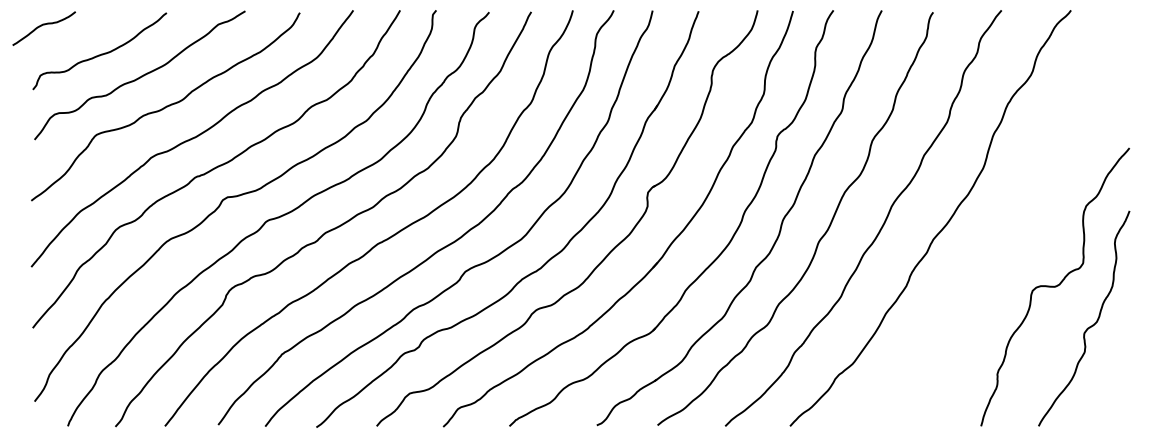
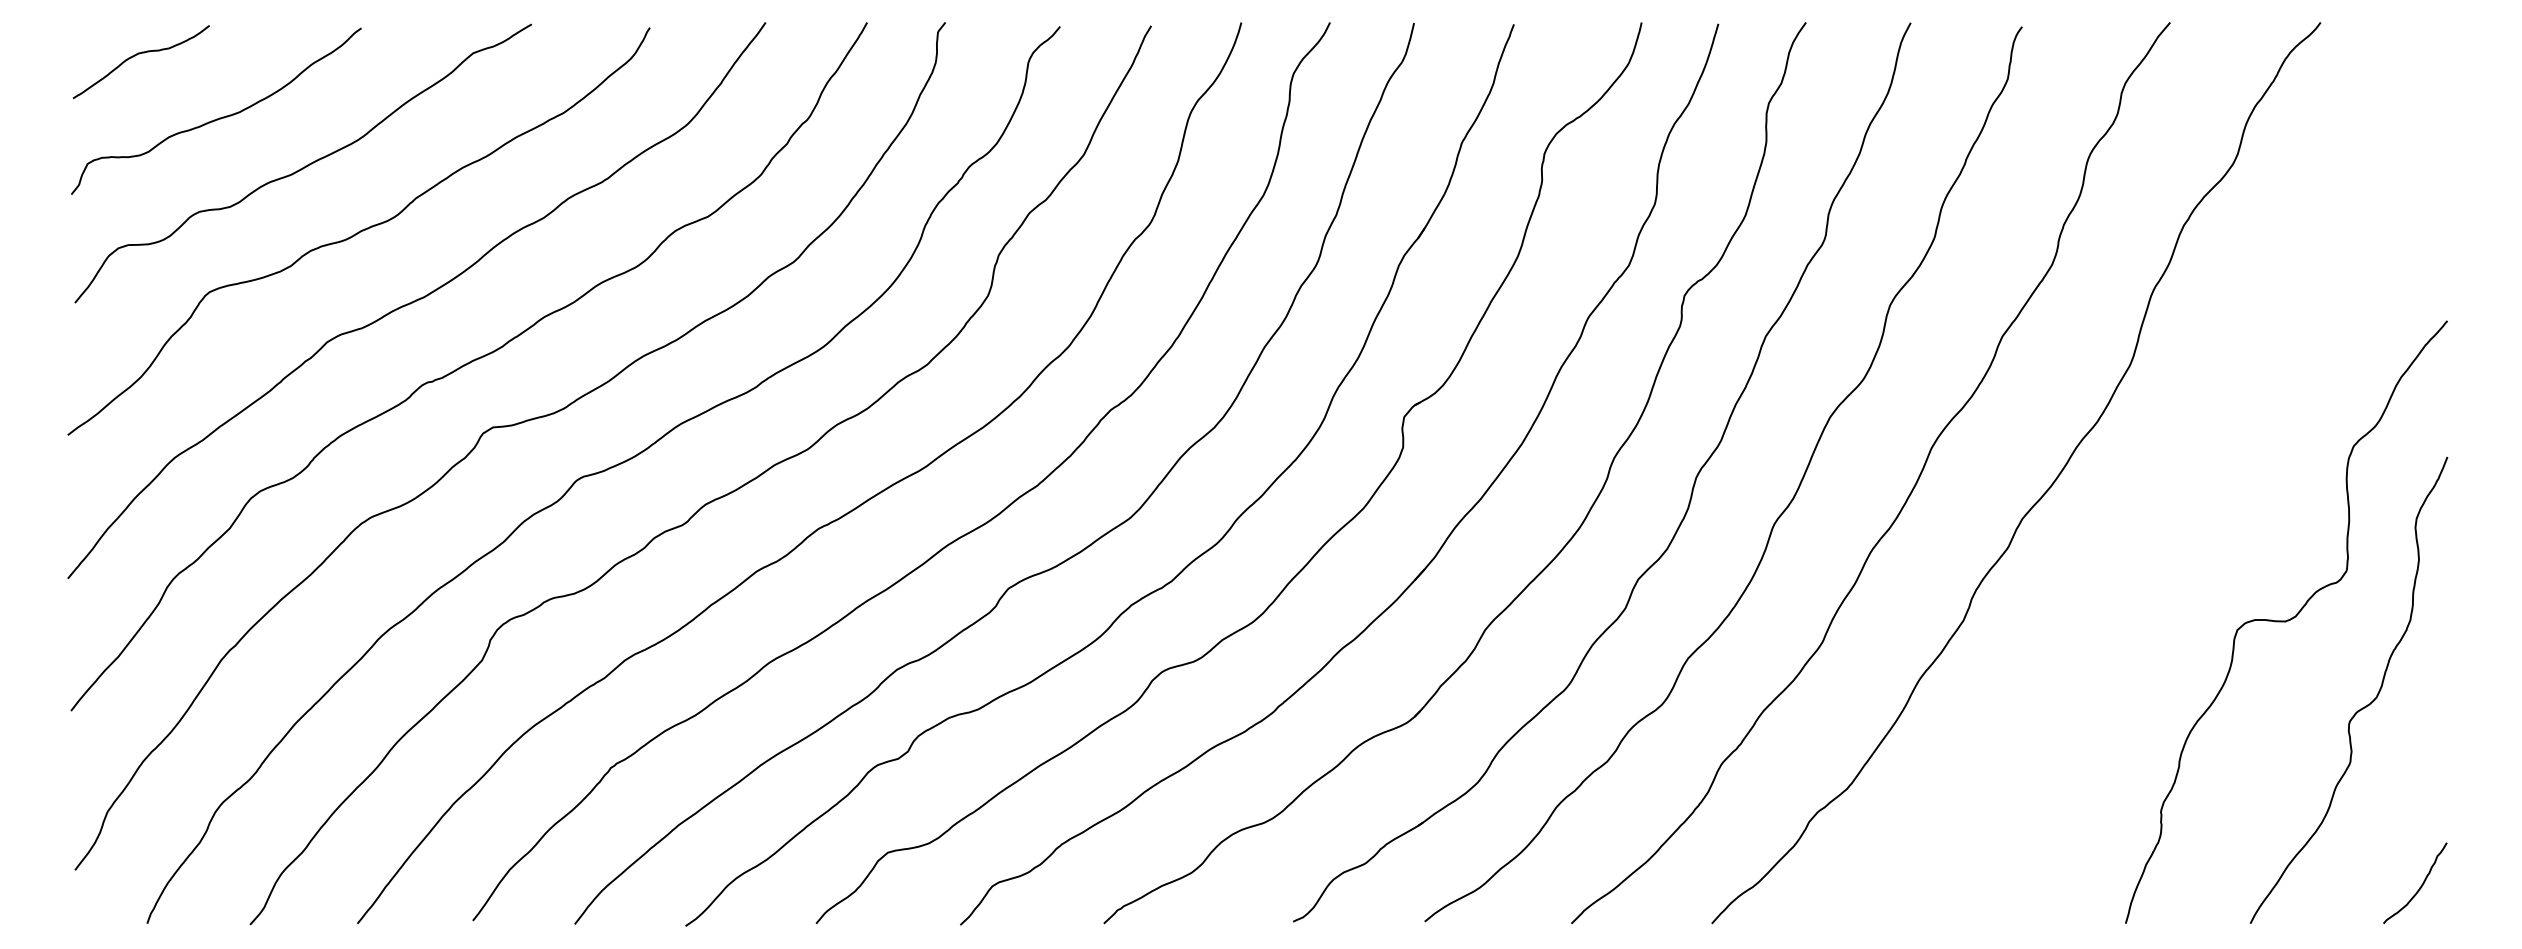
curve: (41, 26) -> (135, 57), moved
curve: (1116, 409) -> (2419, 887), added

